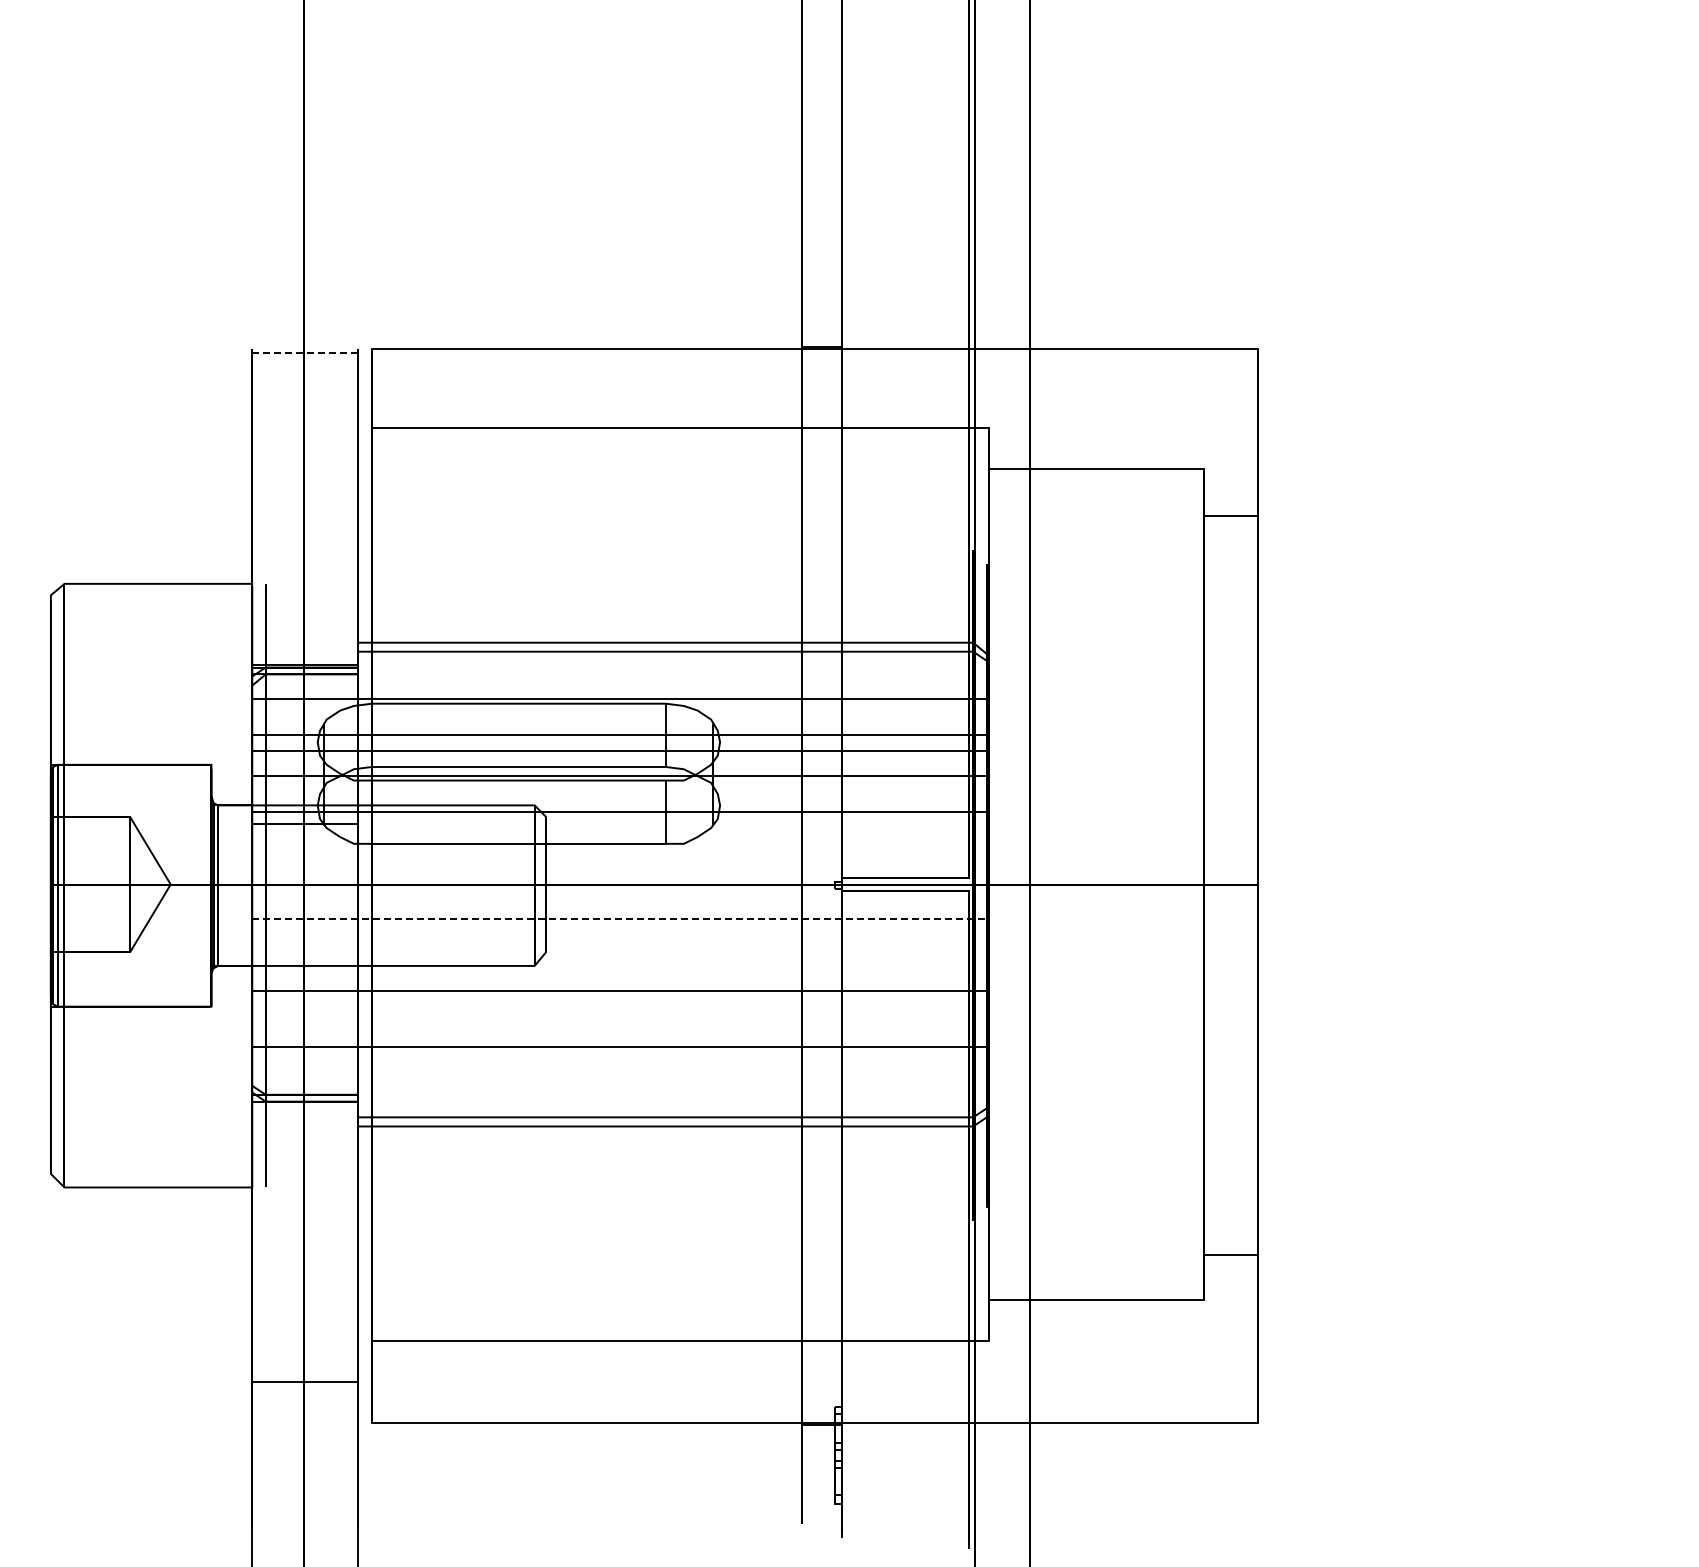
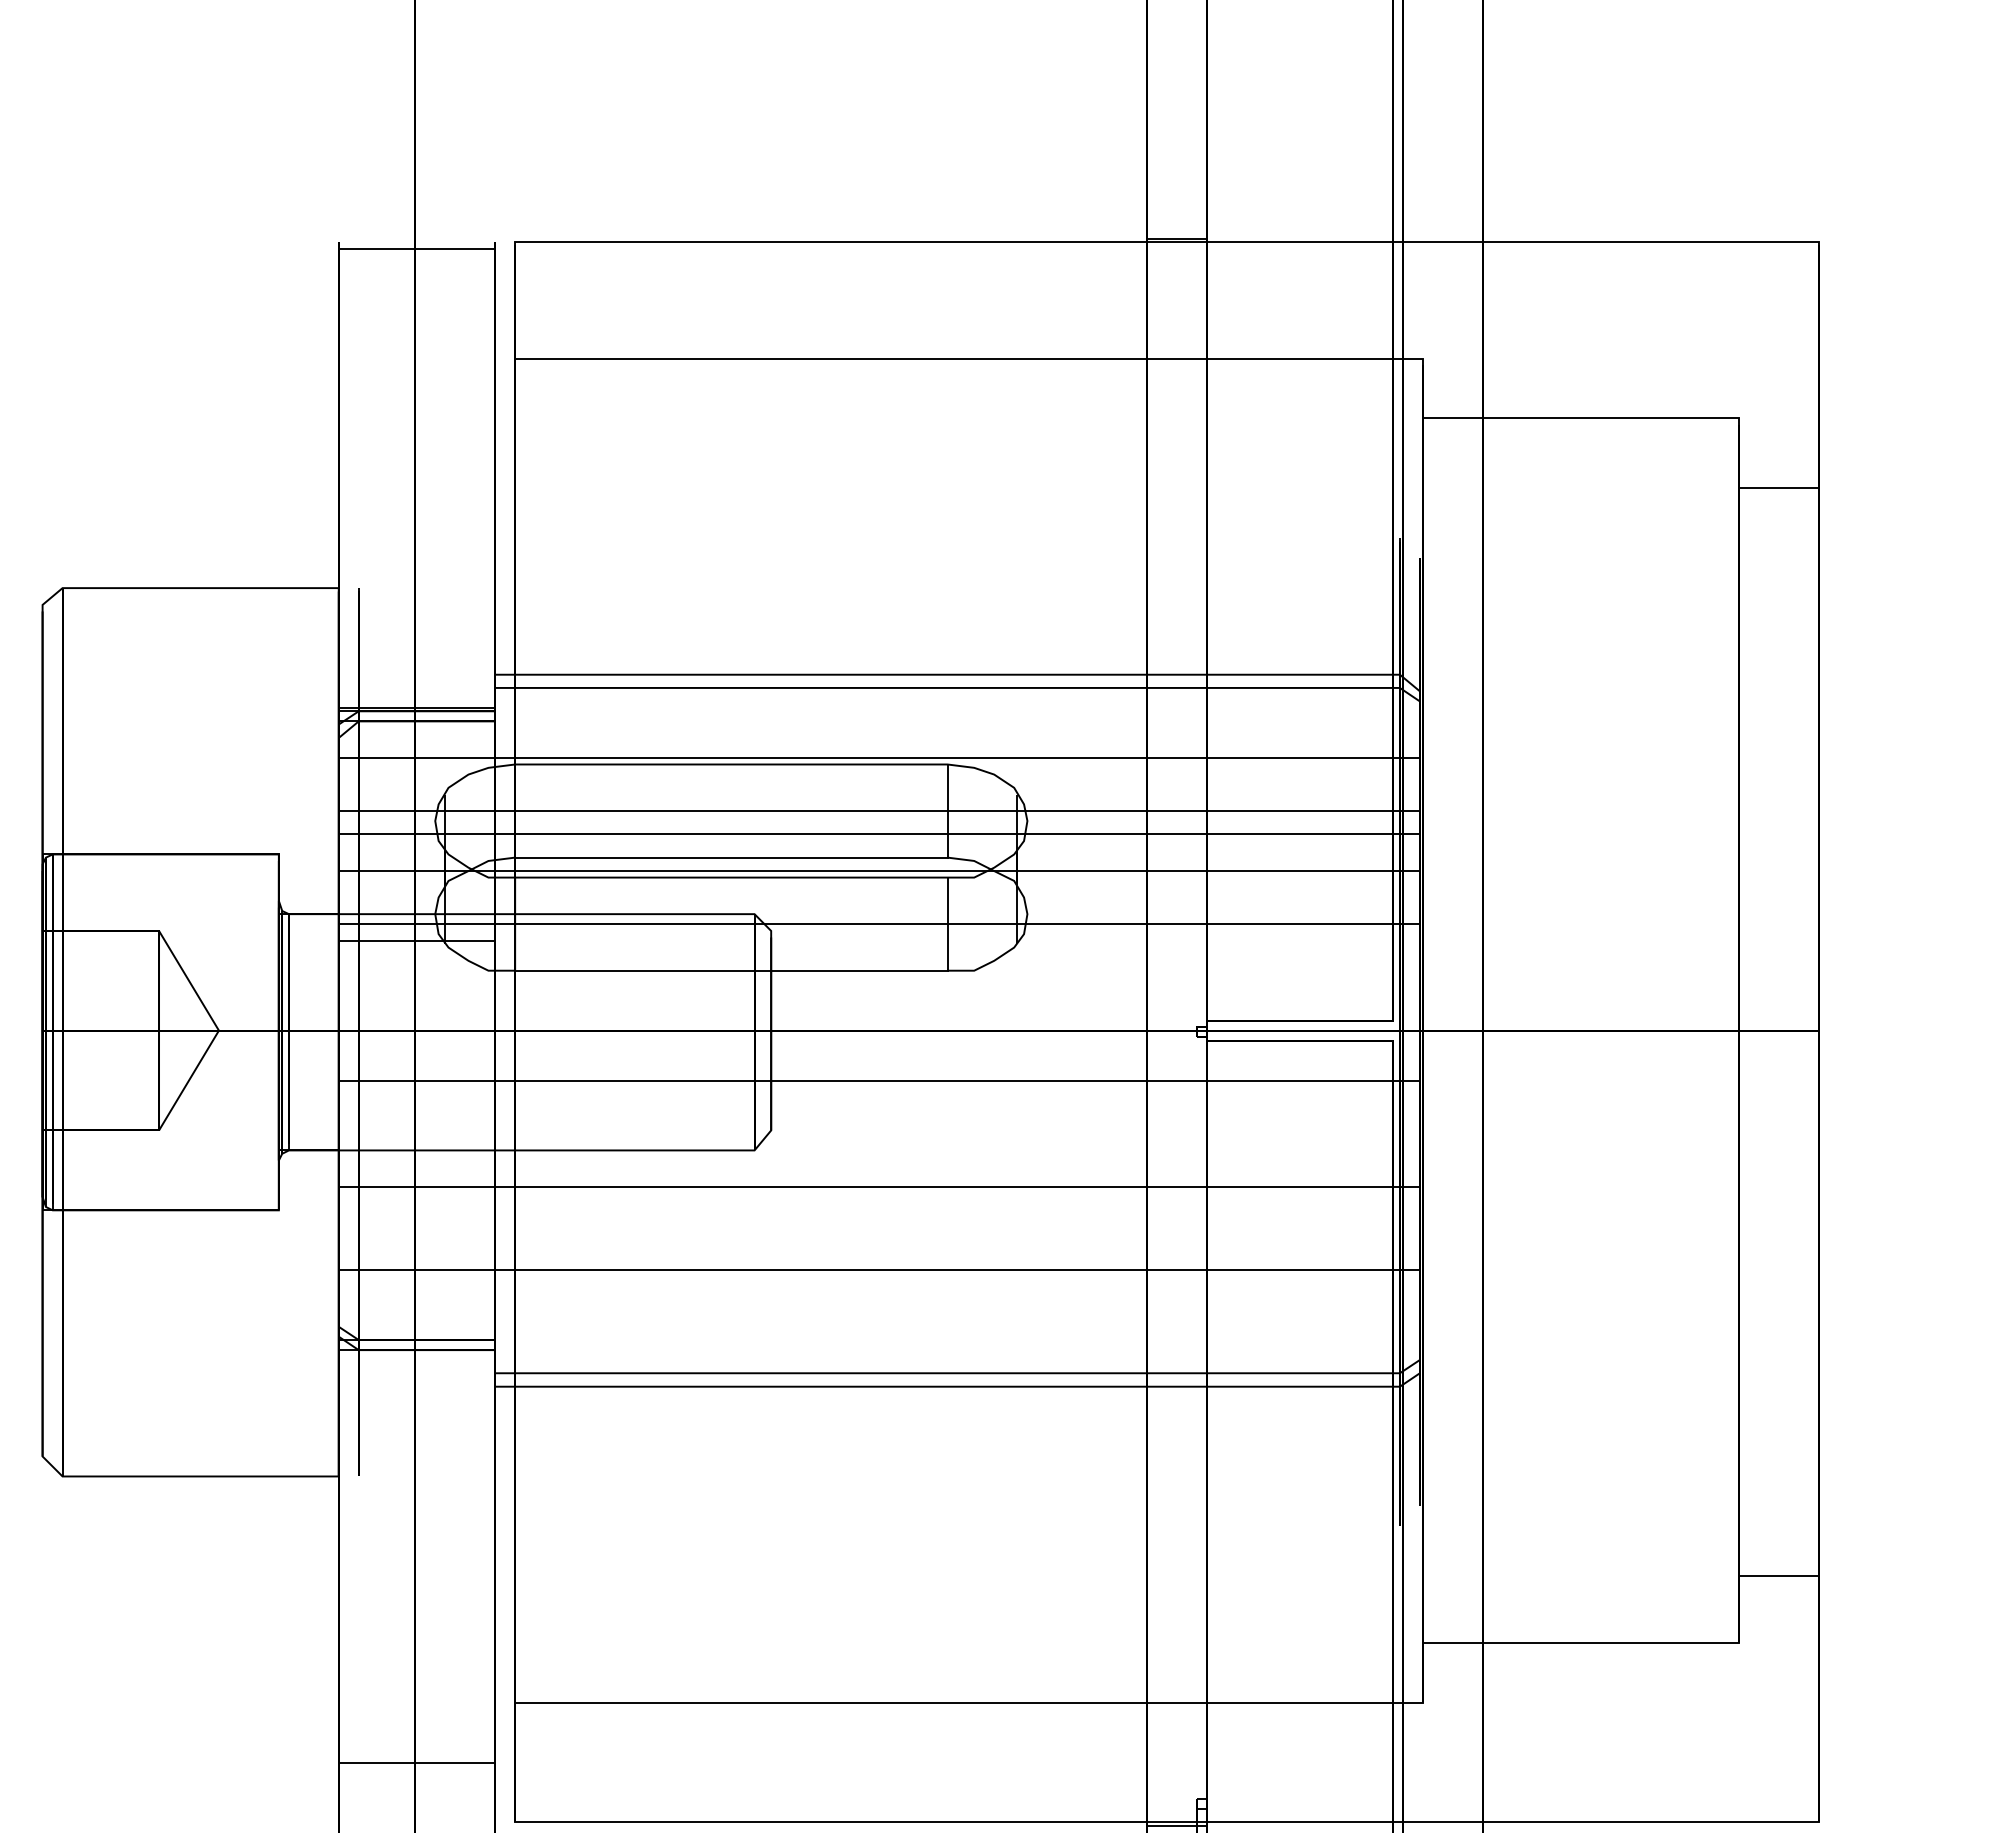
line: (305, 353) -> (417, 249), dashed -> solid
line: (619, 918) -> (879, 1080), dashed -> solid

